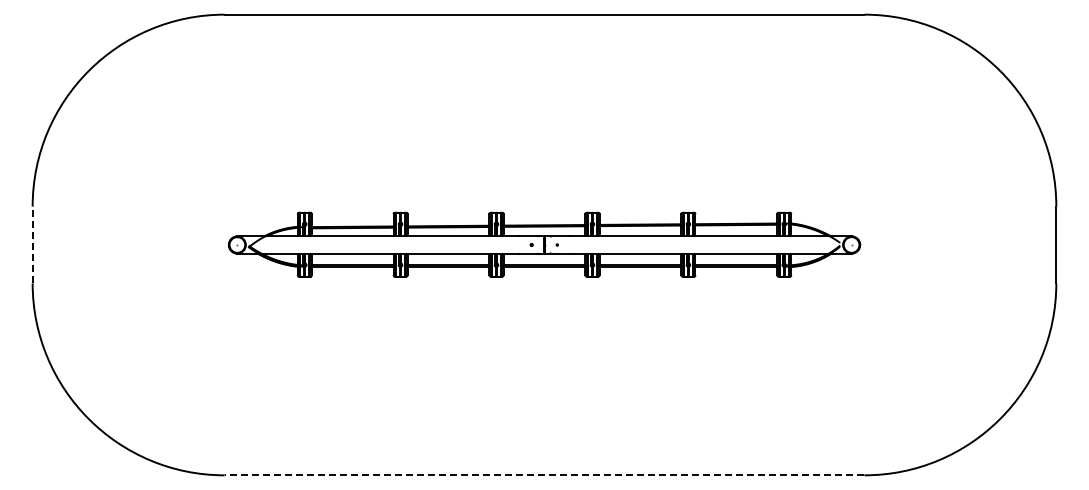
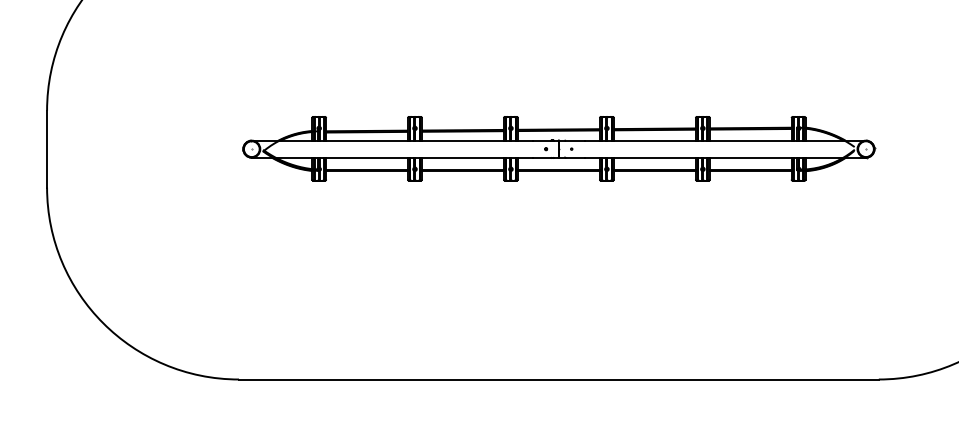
line: (32, 244) -> (46, 148), dashed -> solid
line: (544, 475) -> (558, 379), dashed -> solid

